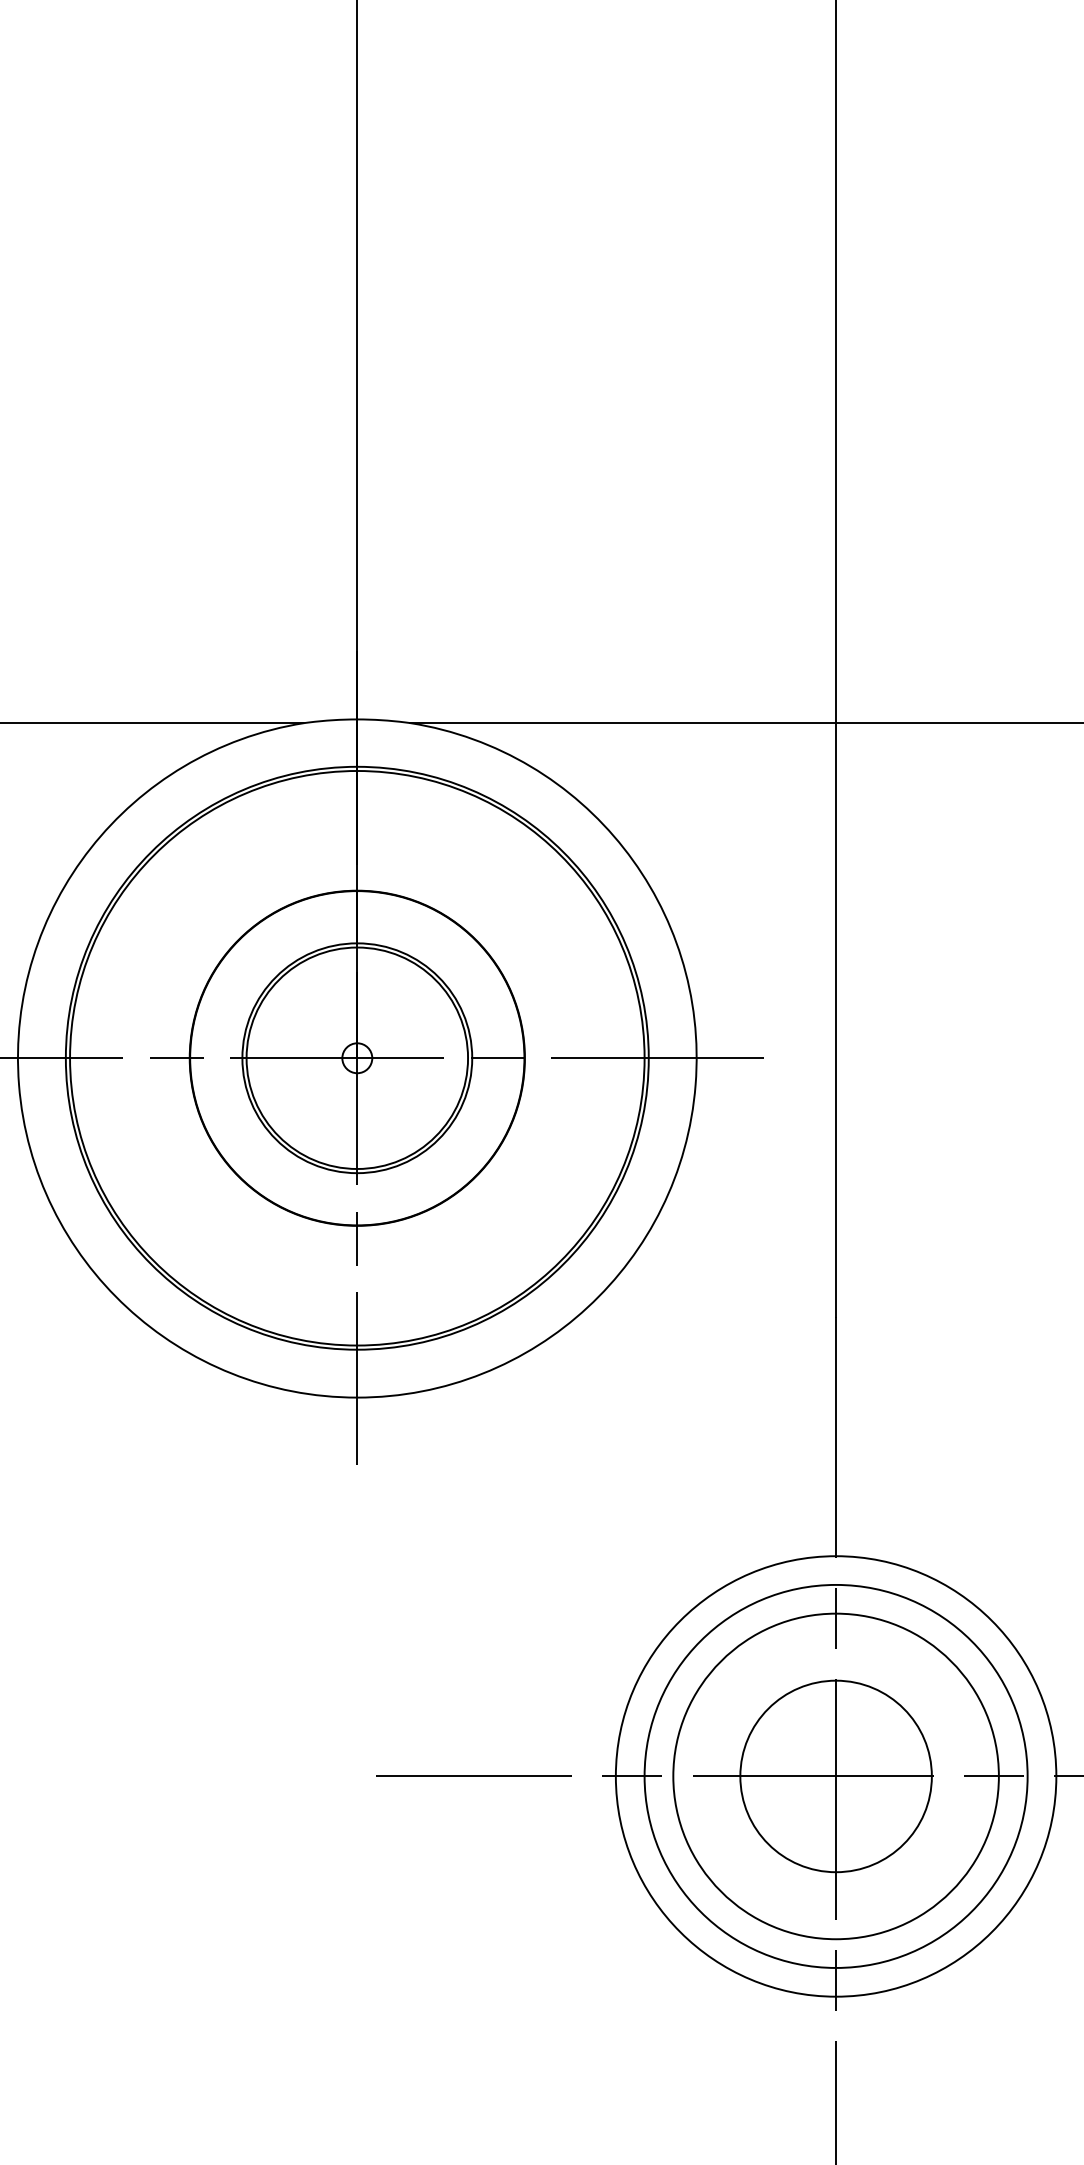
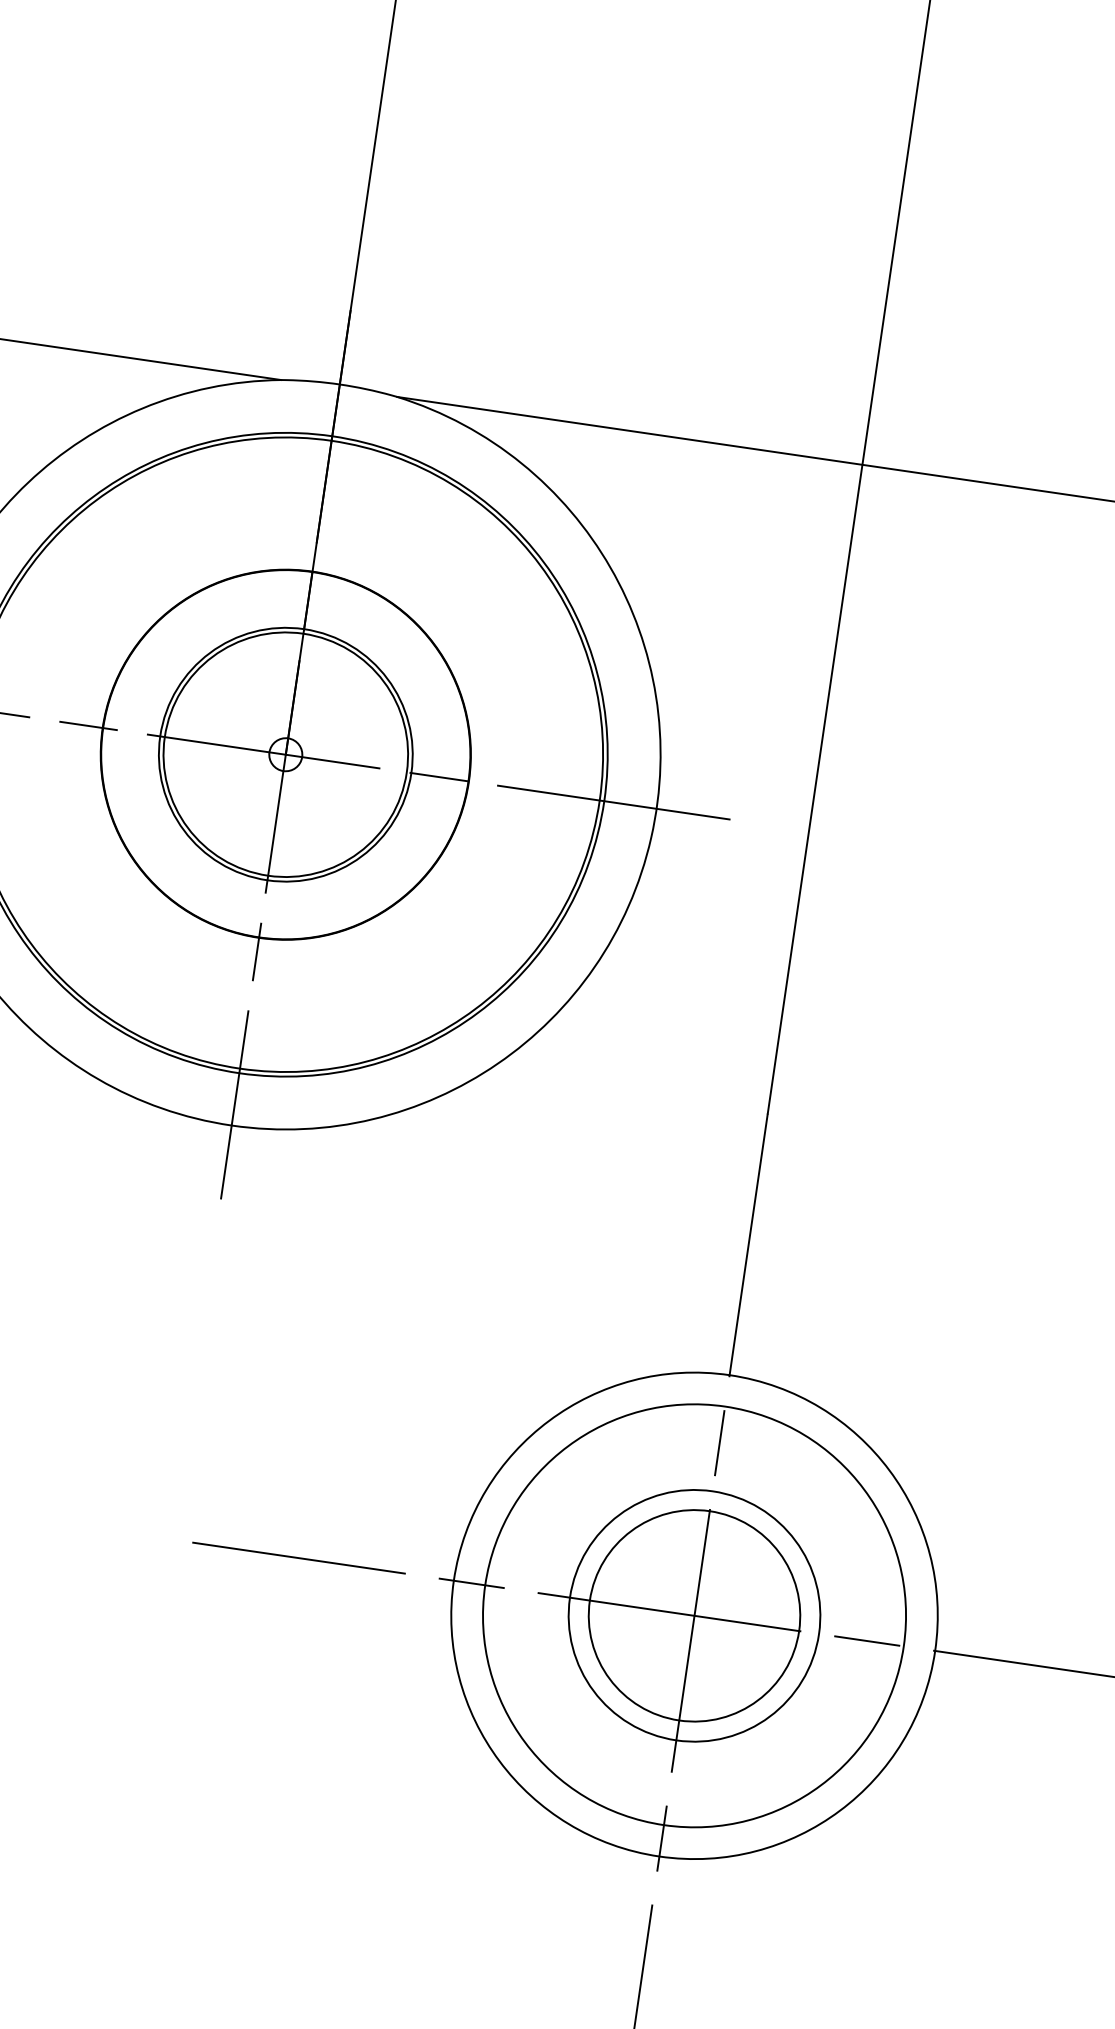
circle: (835, 1776) -> (693, 1615), size x0.7

